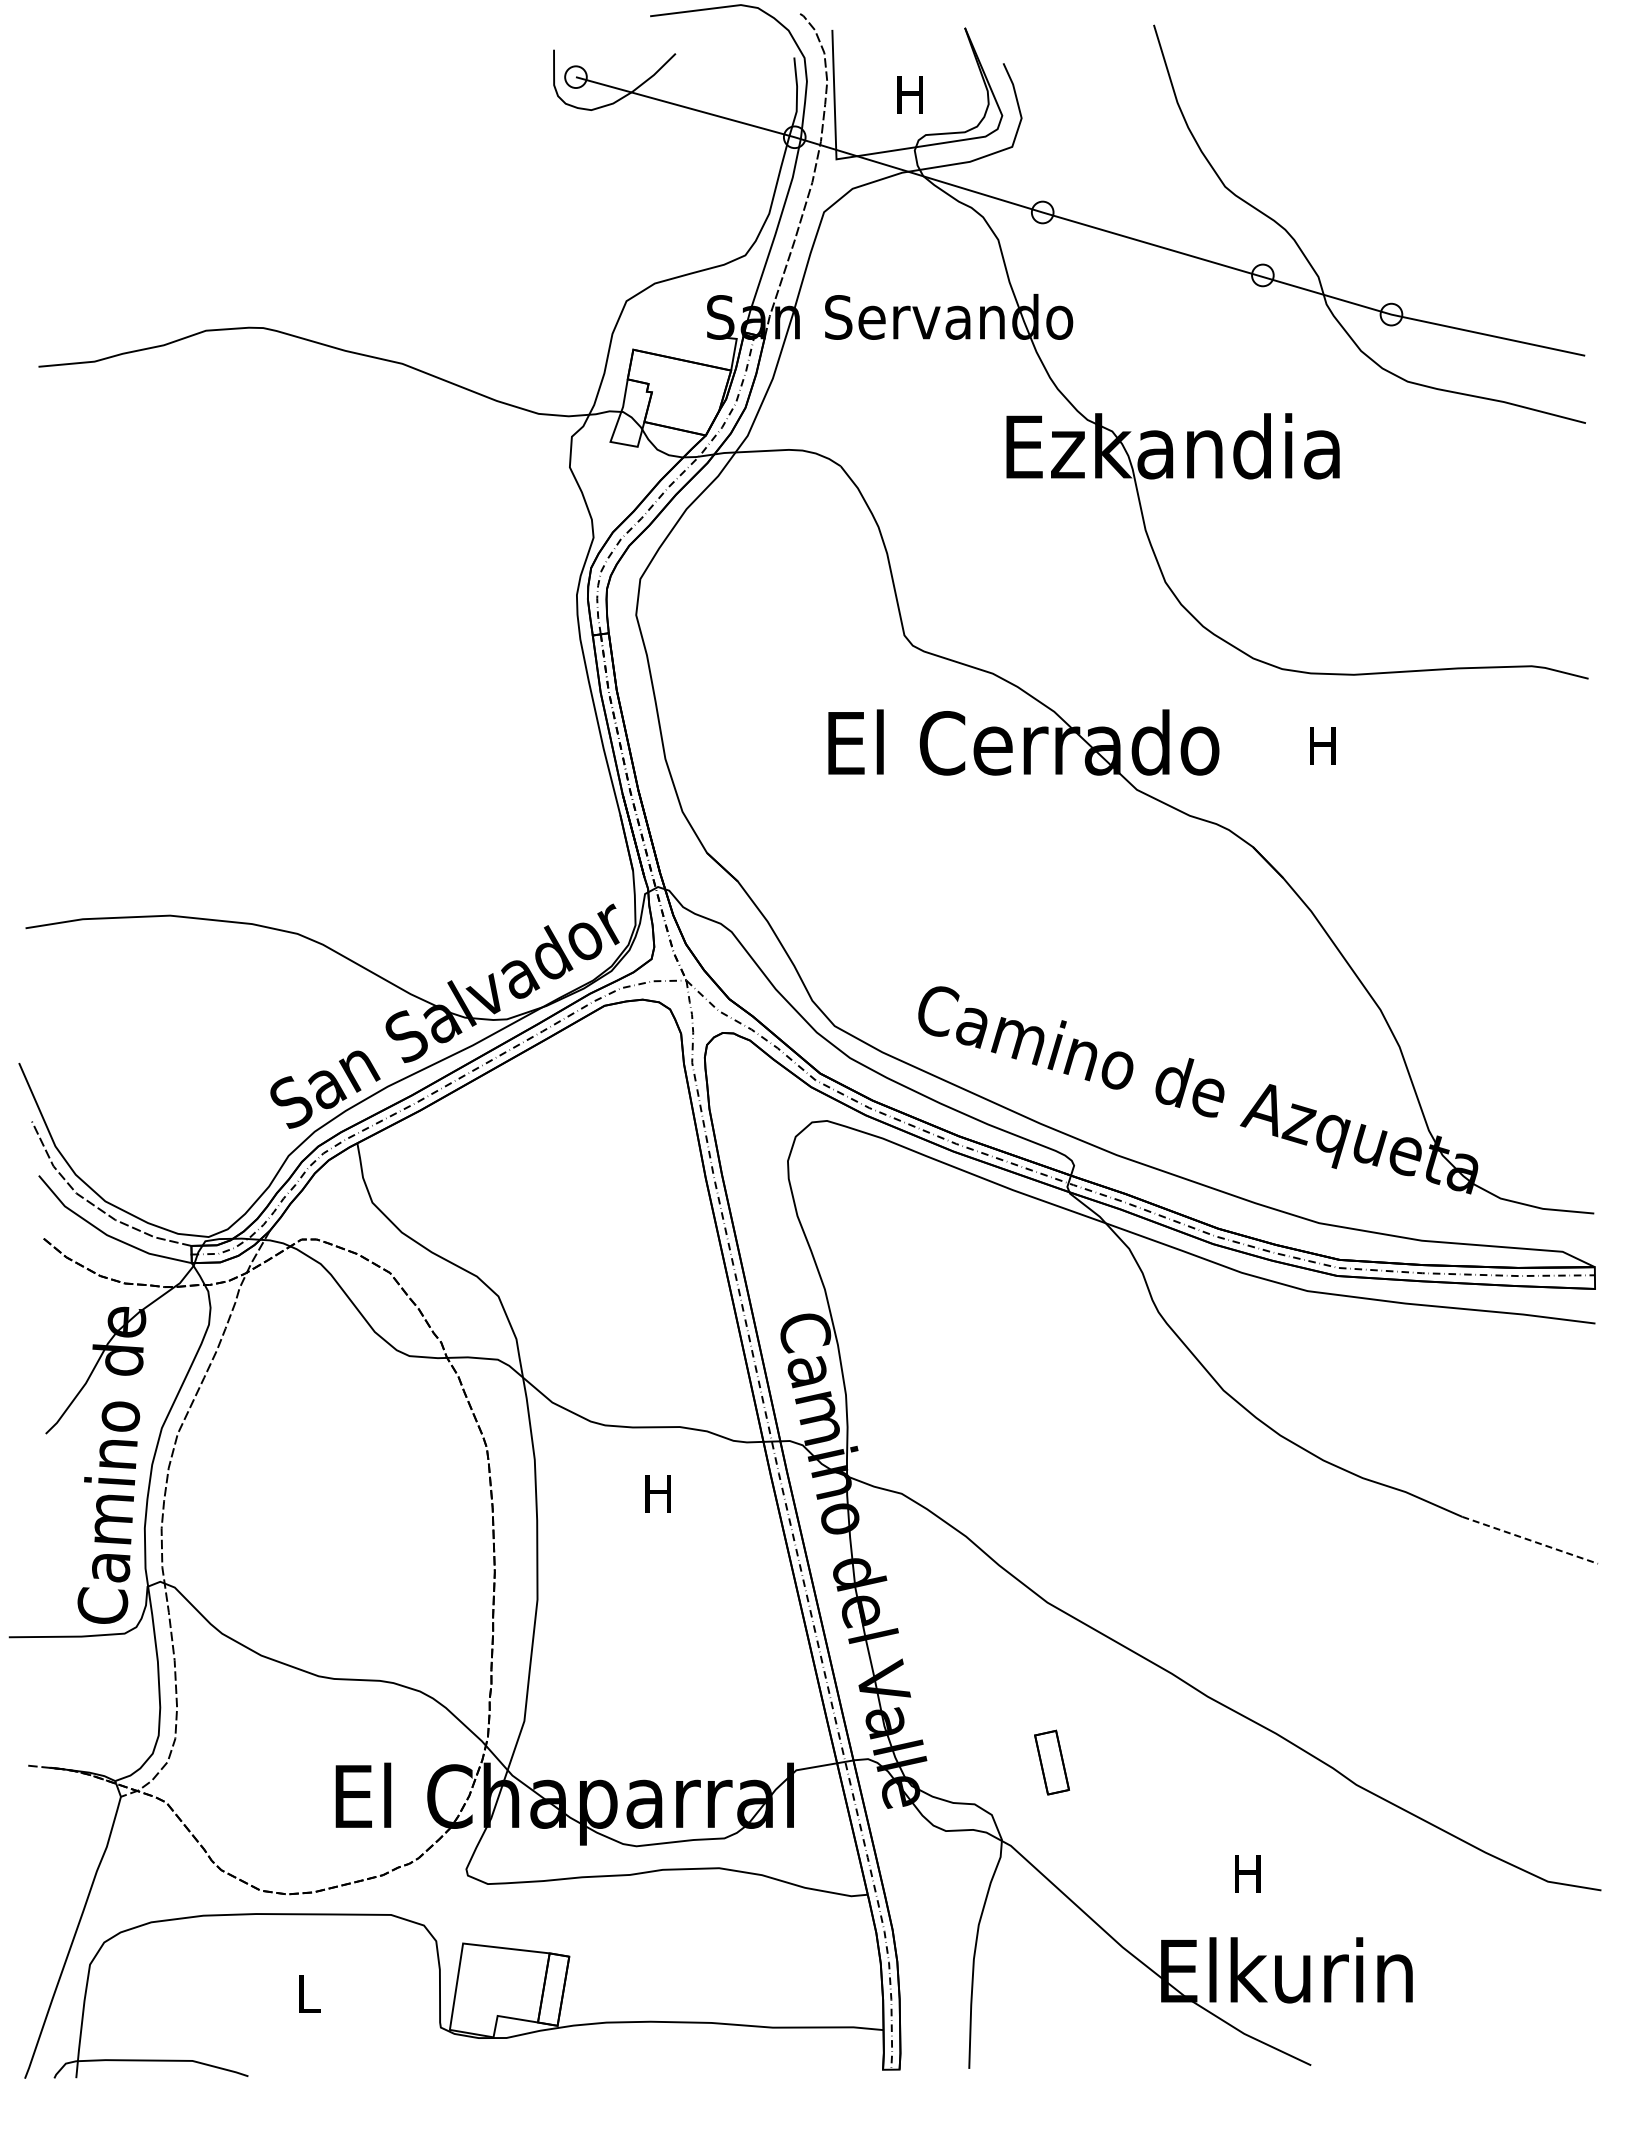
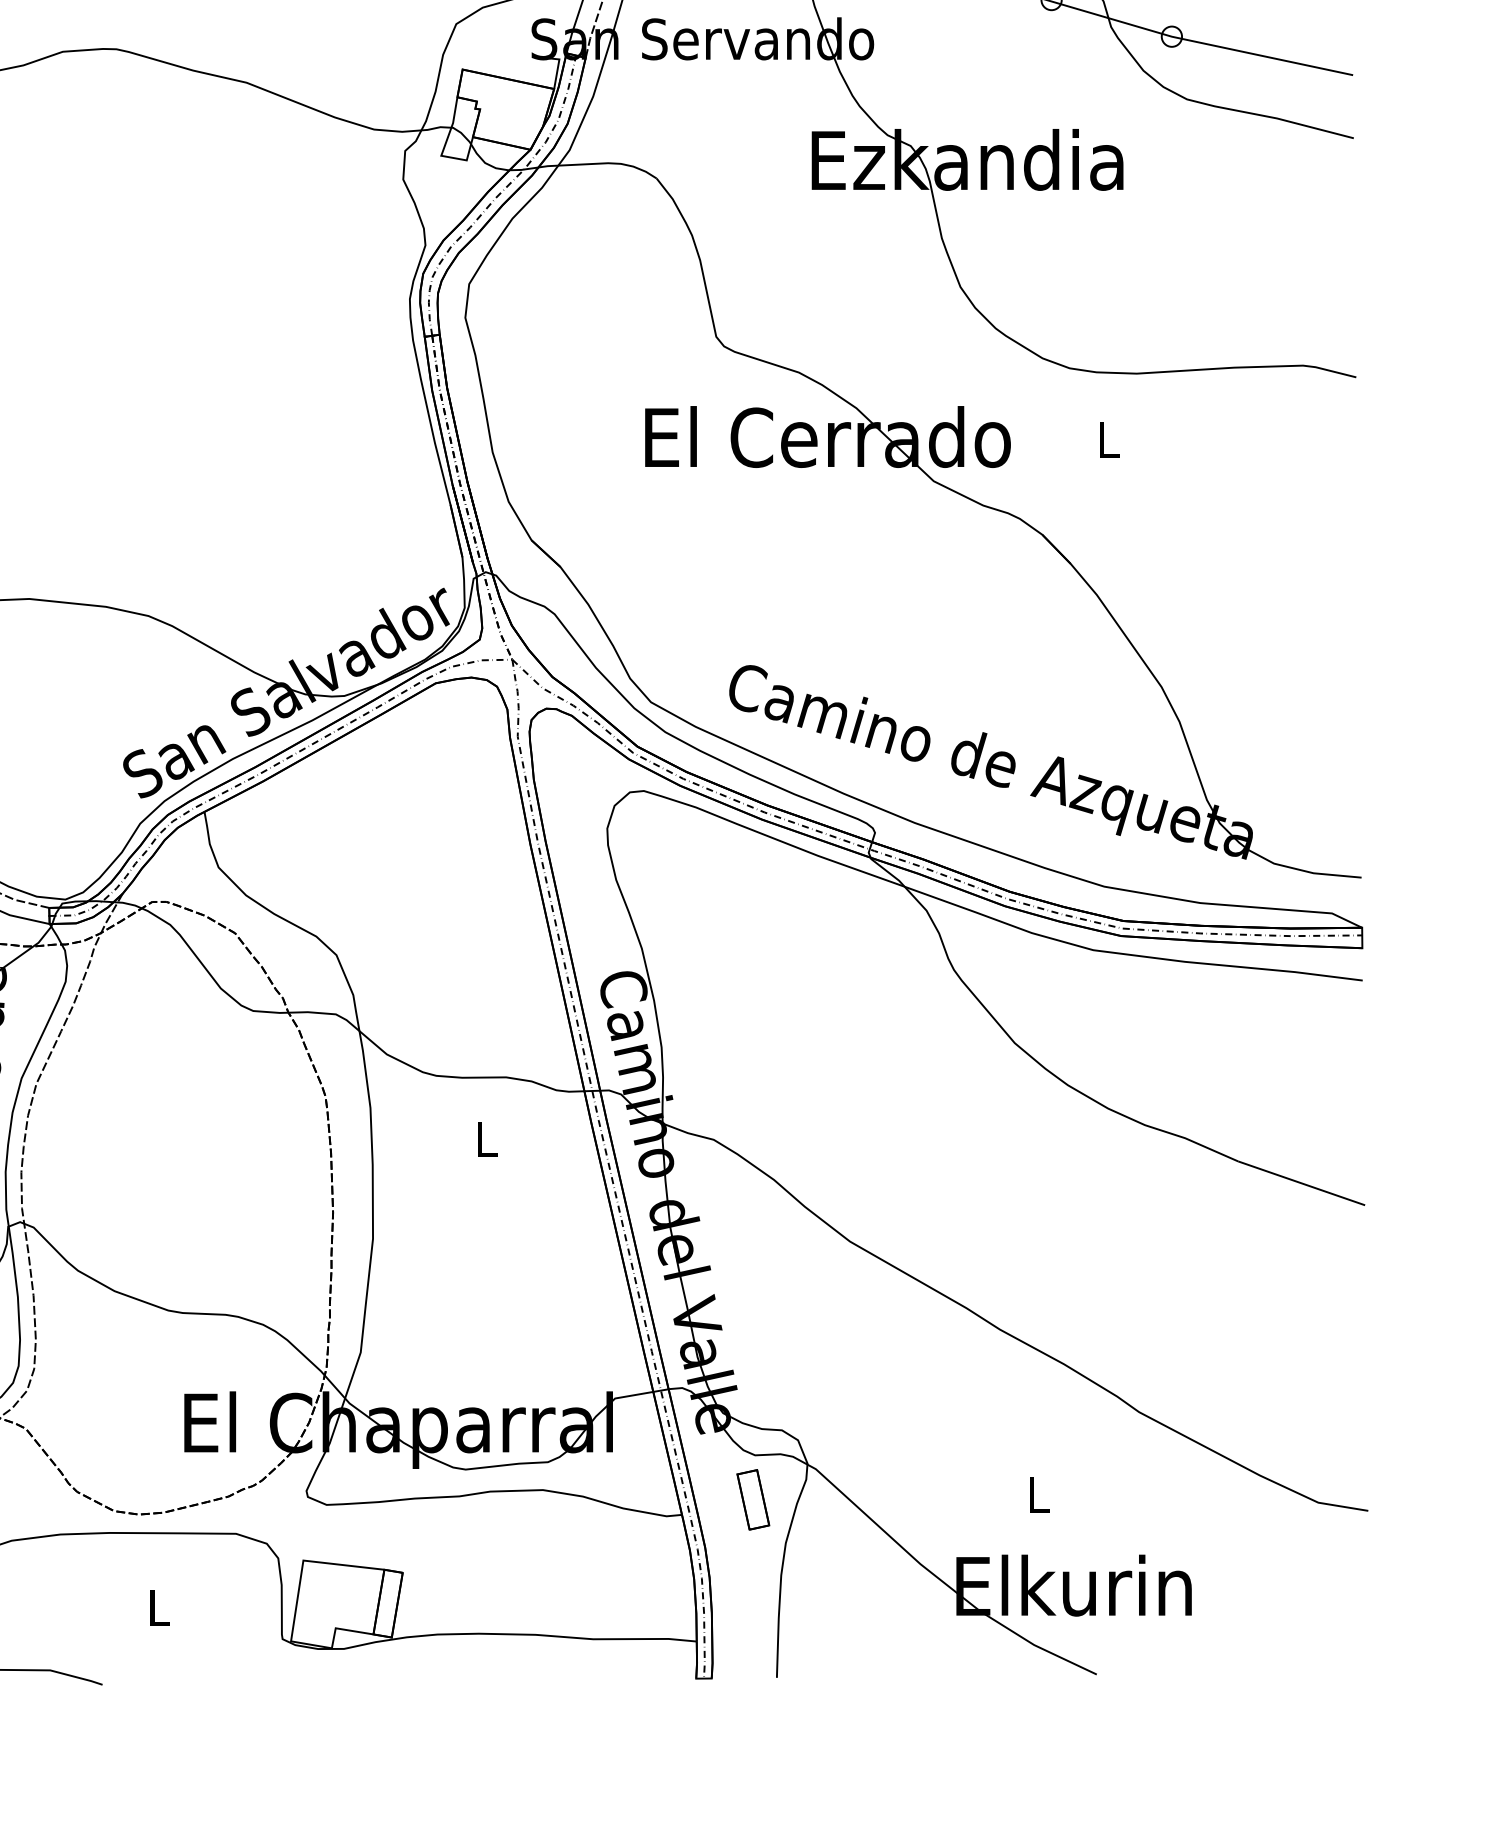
text: (1322, 745) -> (1107, 439), H -> L
text: (657, 1493) -> (485, 1139), H -> L
line: (1530, 1540) -> (1301, 1183), dashed -> solid
part: (1051, 1762) -> (752, 1499), moved
text: (1247, 1873) -> (1037, 1495), H -> L

